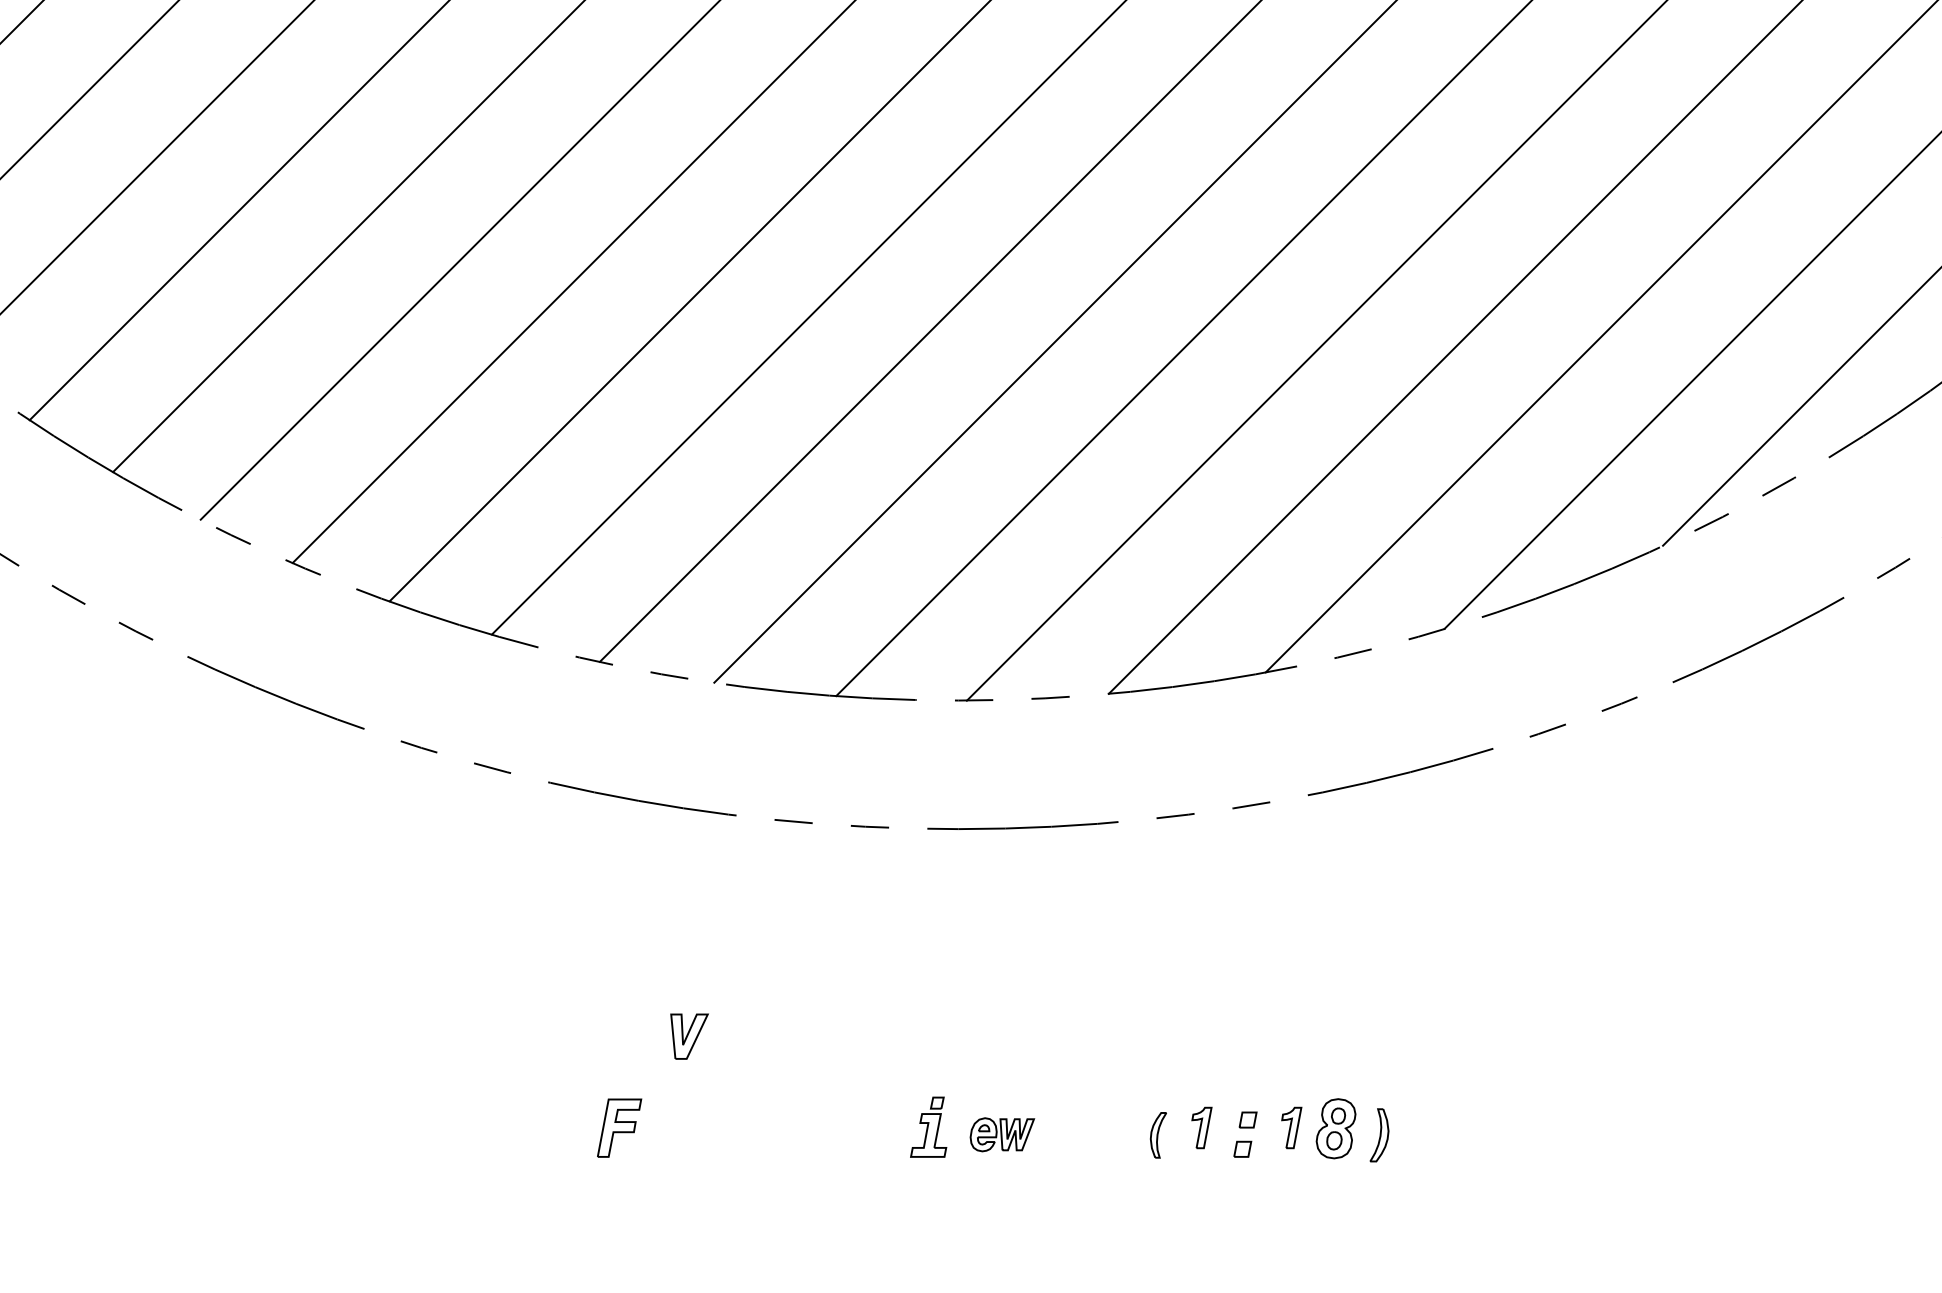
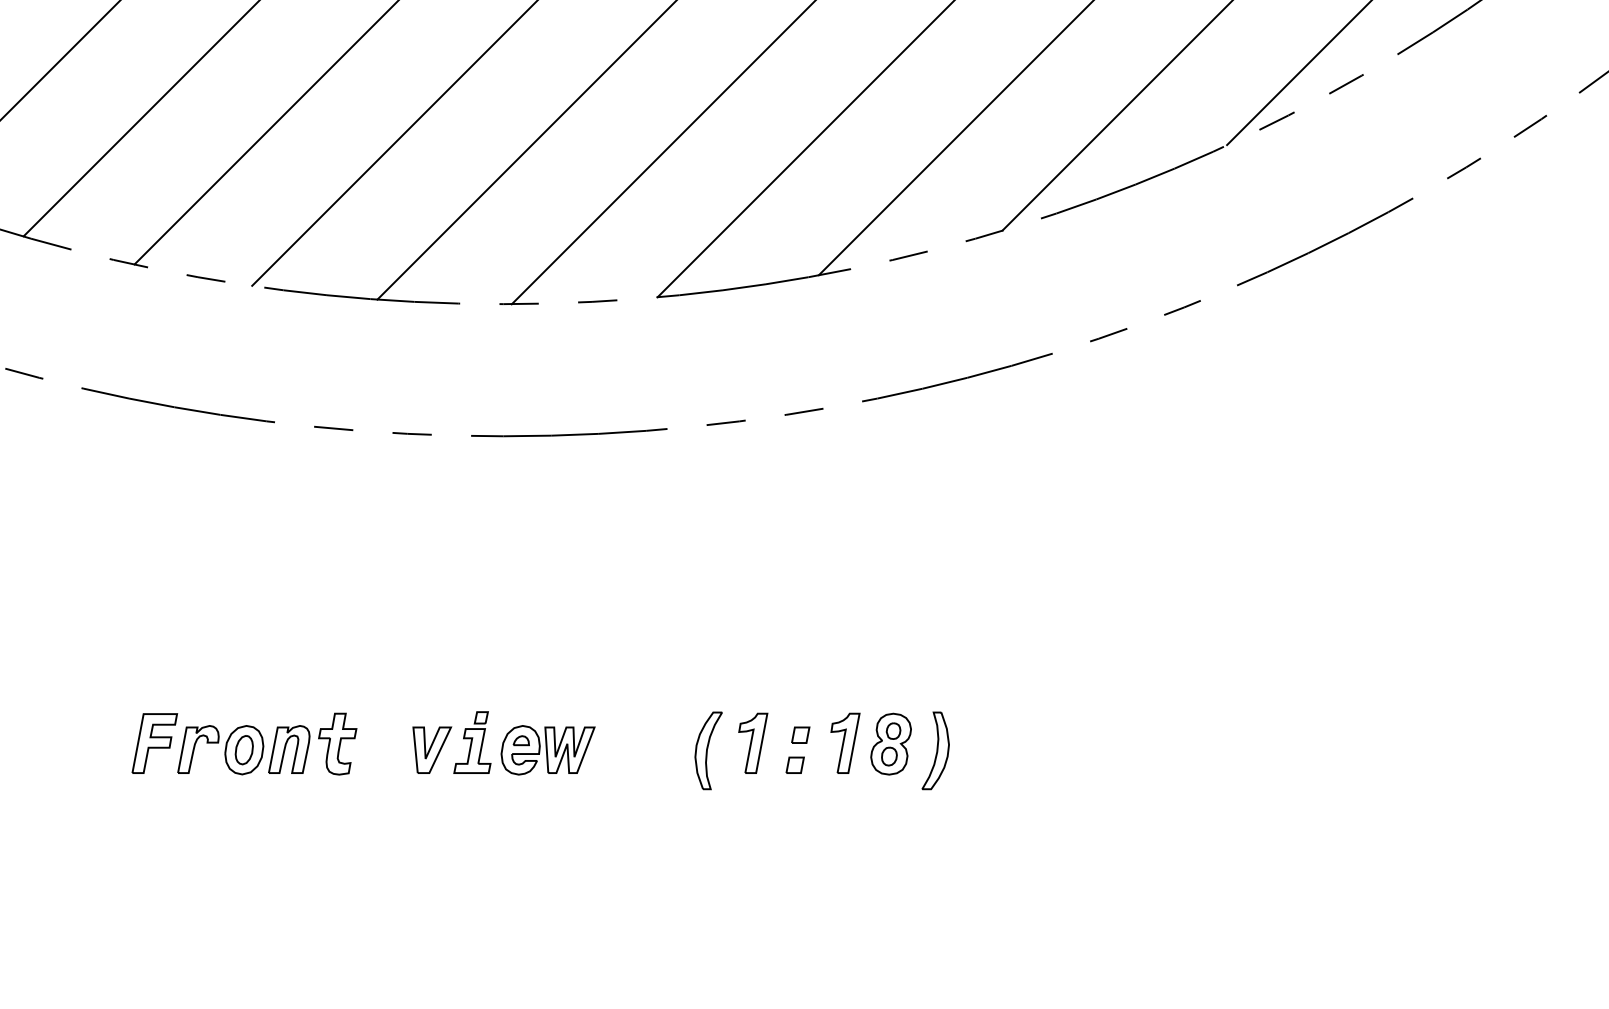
part: (689, 1036) -> (432, 750), moved
part: (1201, 1127) -> (752, 742), size x1.43
part: (1291, 1127) -> (845, 742), size x1.43
part: (728, 1128) -> (266, 743), added
part: (1002, 1134) -> (548, 750), size x1.43
part: (1158, 1135) -> (708, 751), size x1.67
part: (1379, 1135) -> (935, 751), size x1.43

